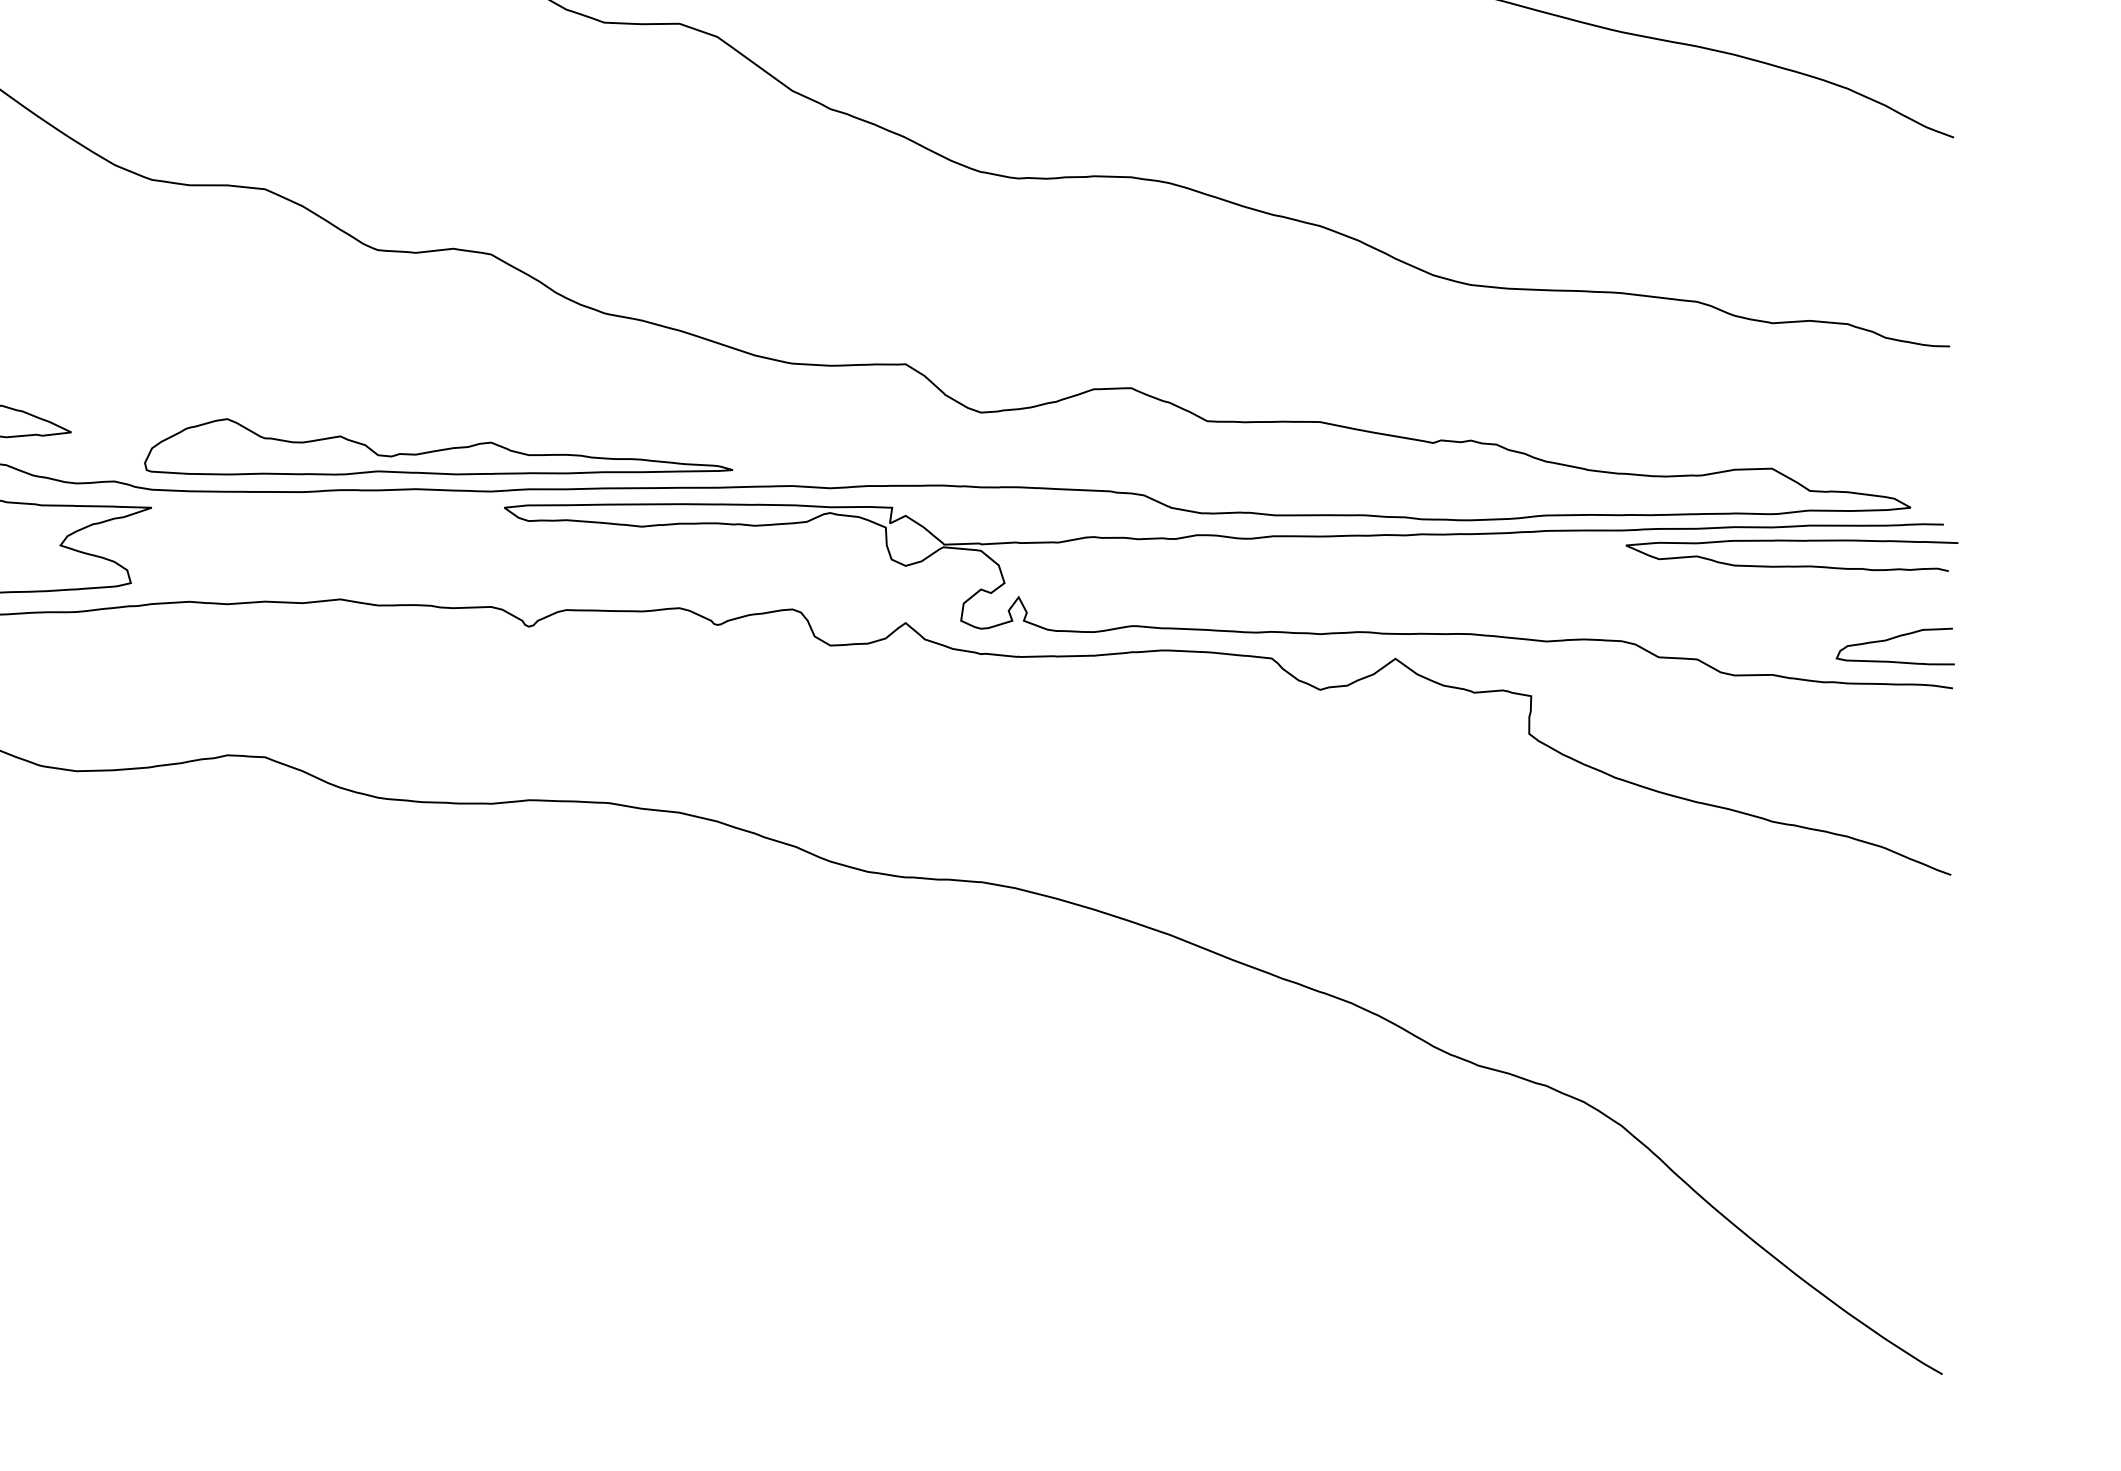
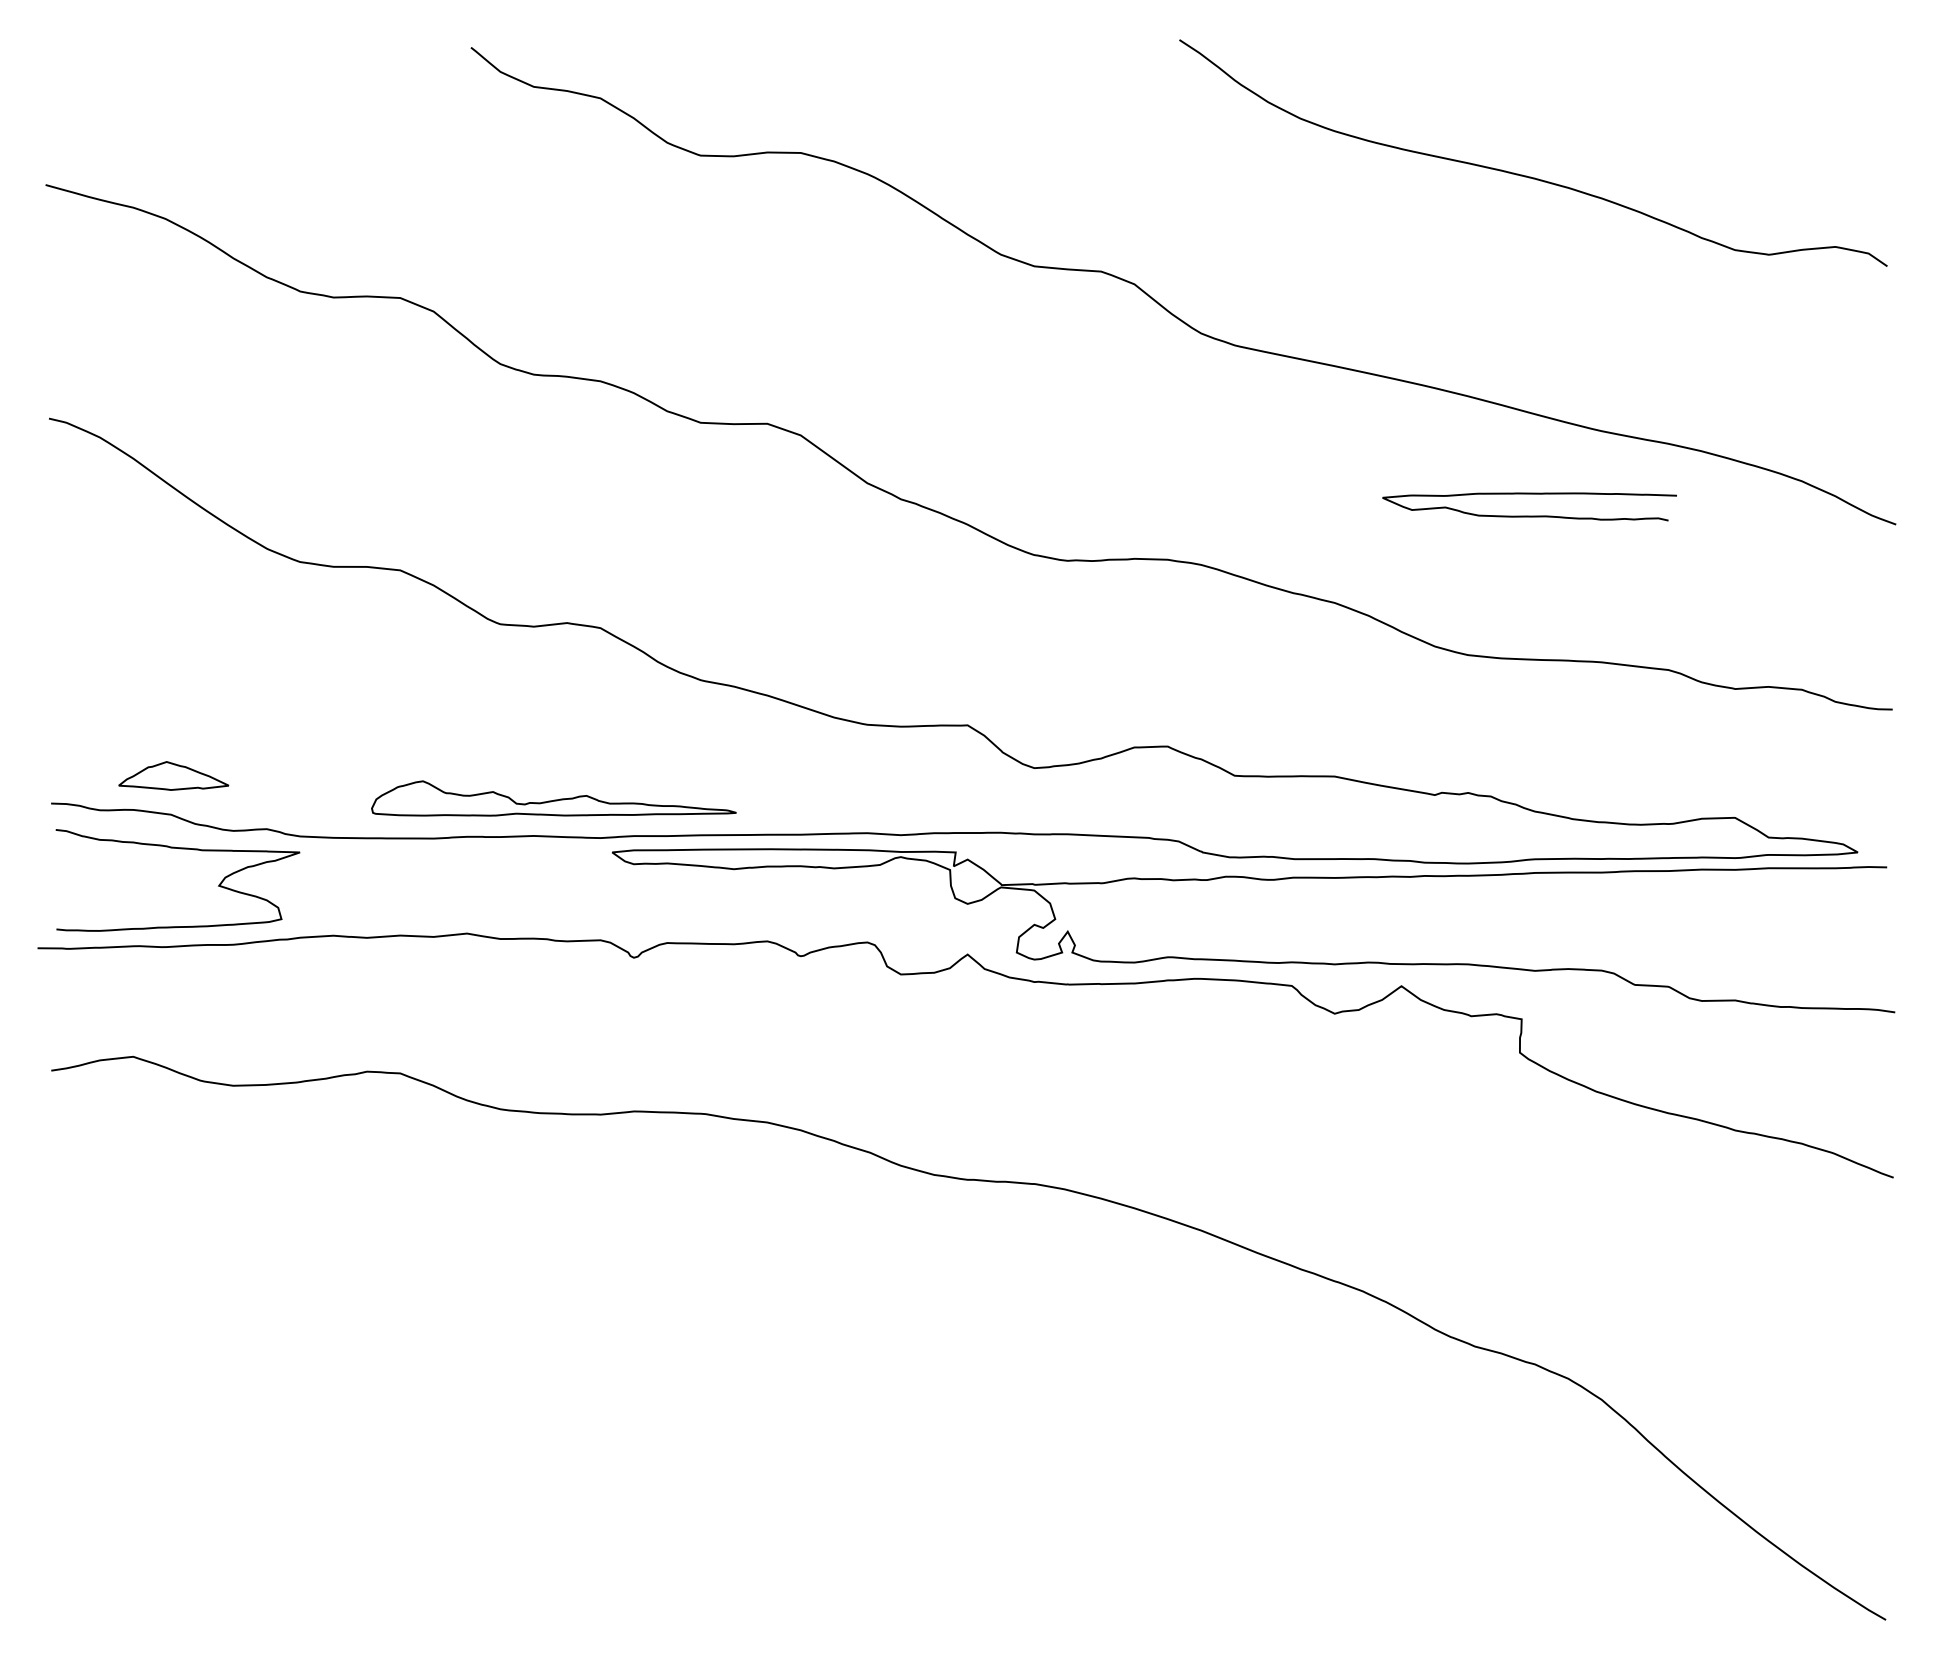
part: (438, 446) -> (553, 798), size x0.7
curve: (1791, 565) -> (1529, 515), moved
curve: (1891, 639) -> (1840, 969), removed

